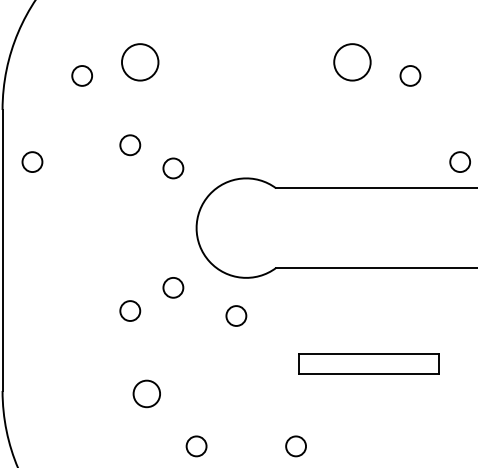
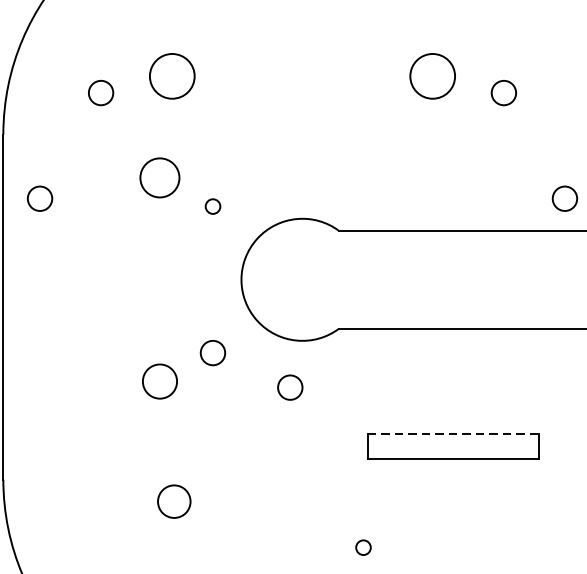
circle: (130, 145) -> (160, 178), size x1.6
circle: (173, 168) -> (213, 206), size x0.6
circle: (130, 310) -> (160, 380), size x1.4
line: (369, 354) -> (453, 434), solid -> dashed
circle: (146, 393) -> (173, 501), moved
circle: (196, 446) -> (241, 547), removed
circle: (295, 446) -> (362, 547), size x0.6

